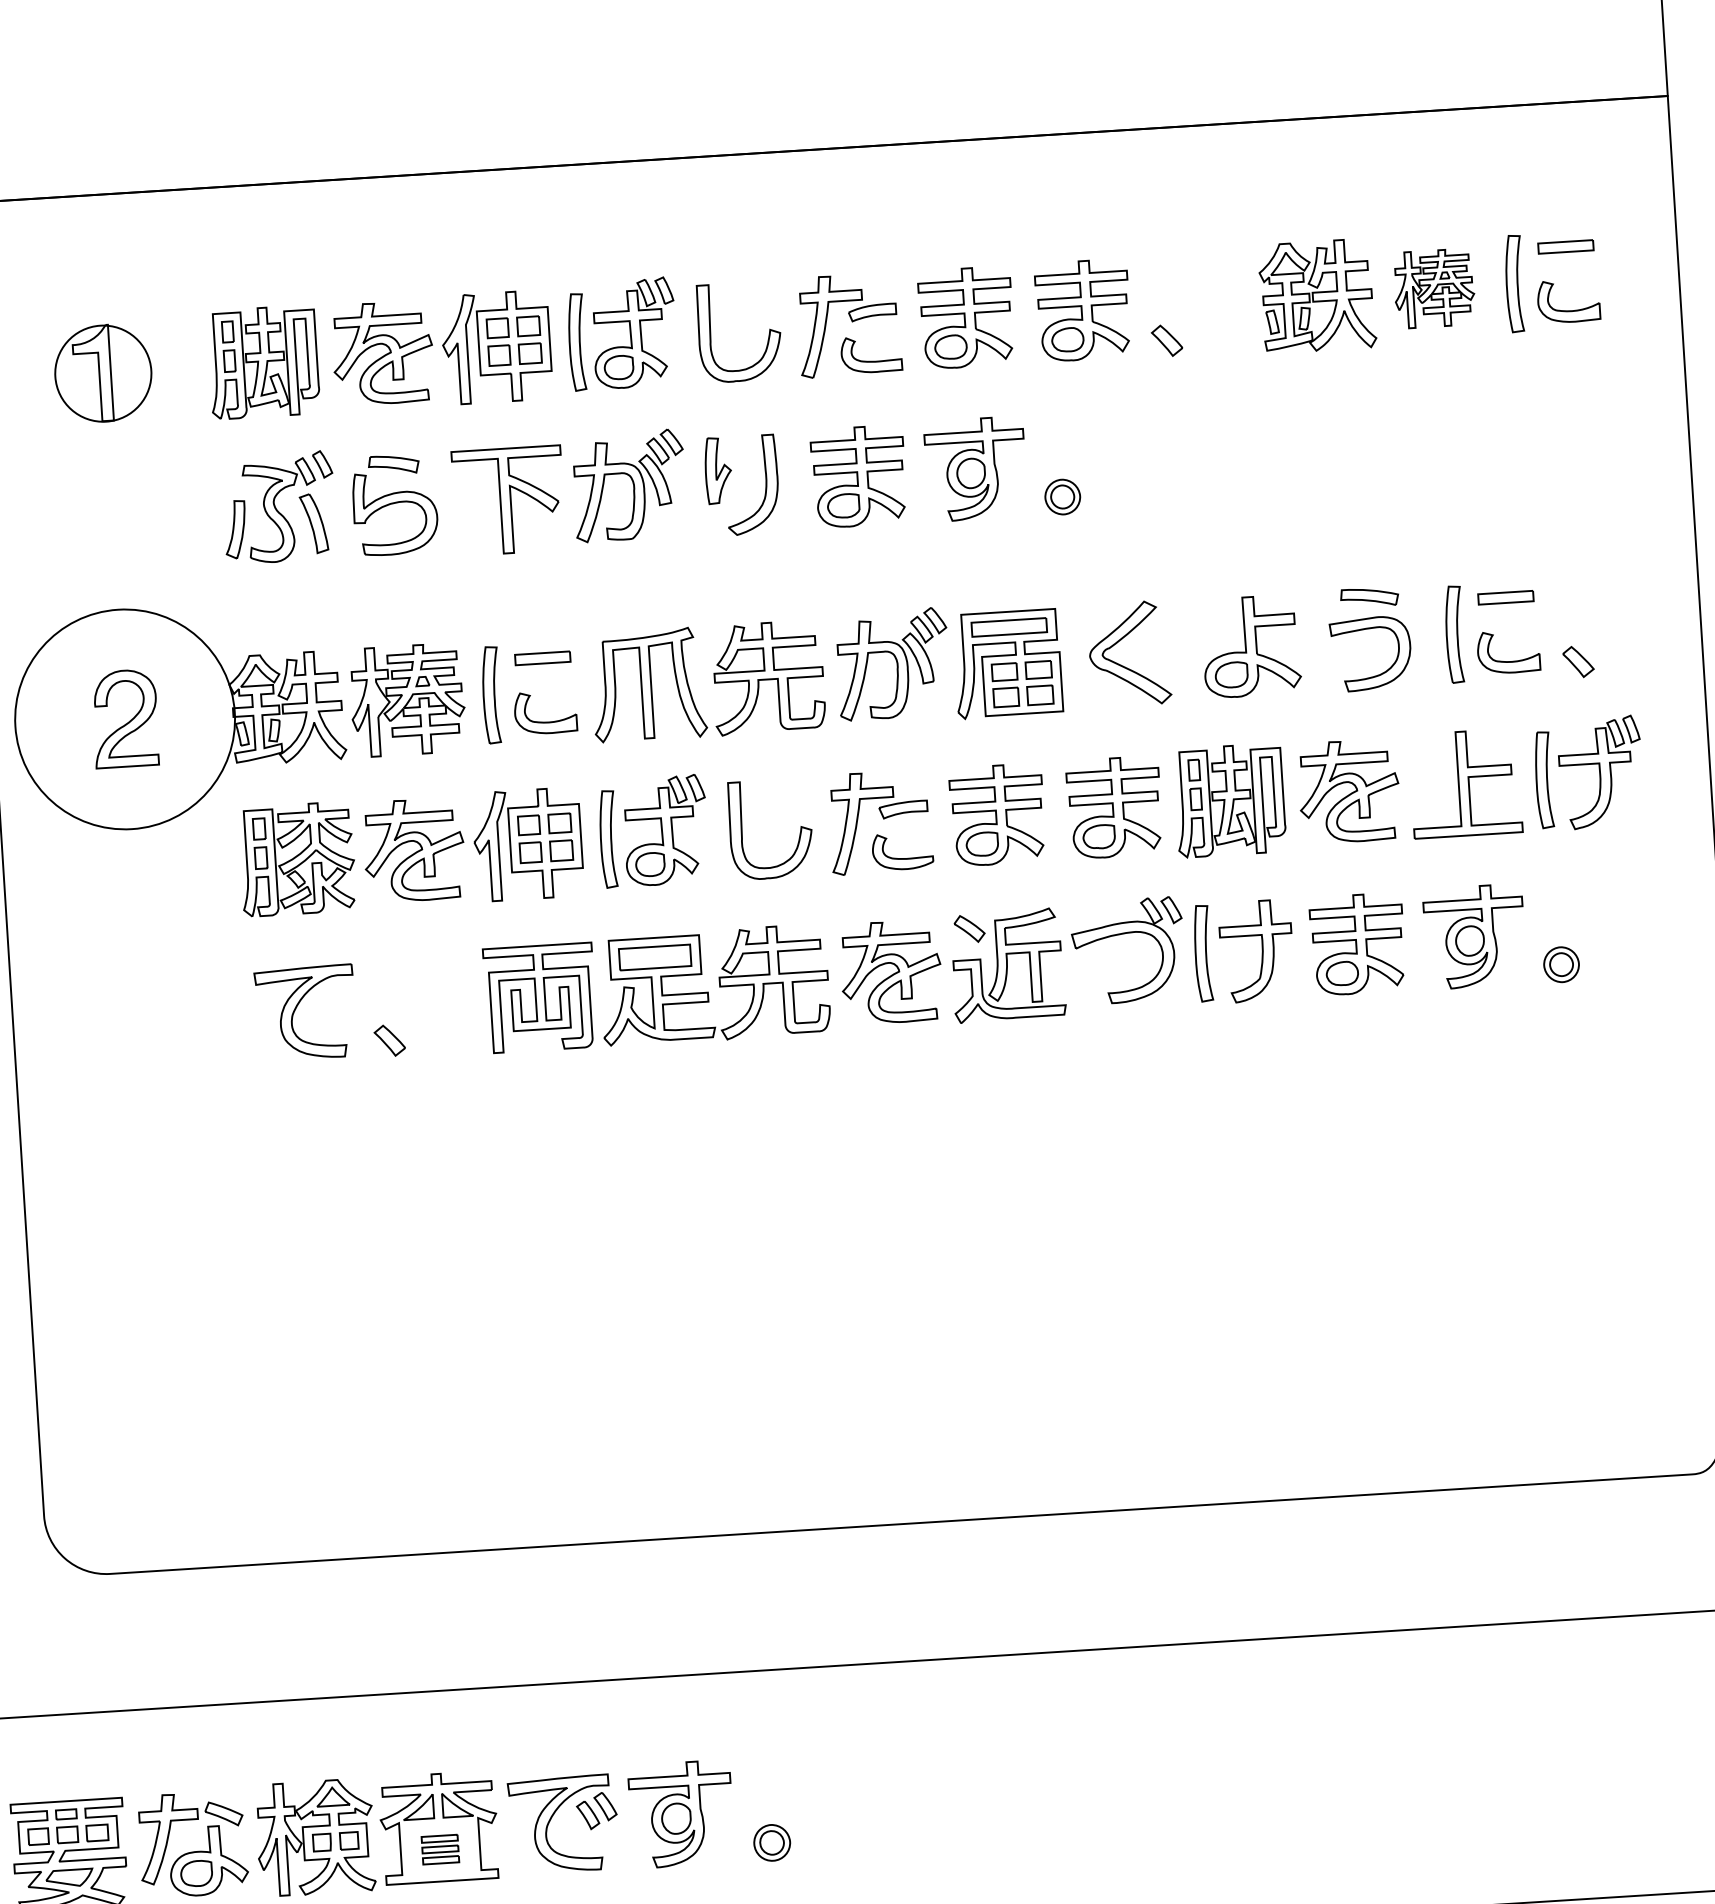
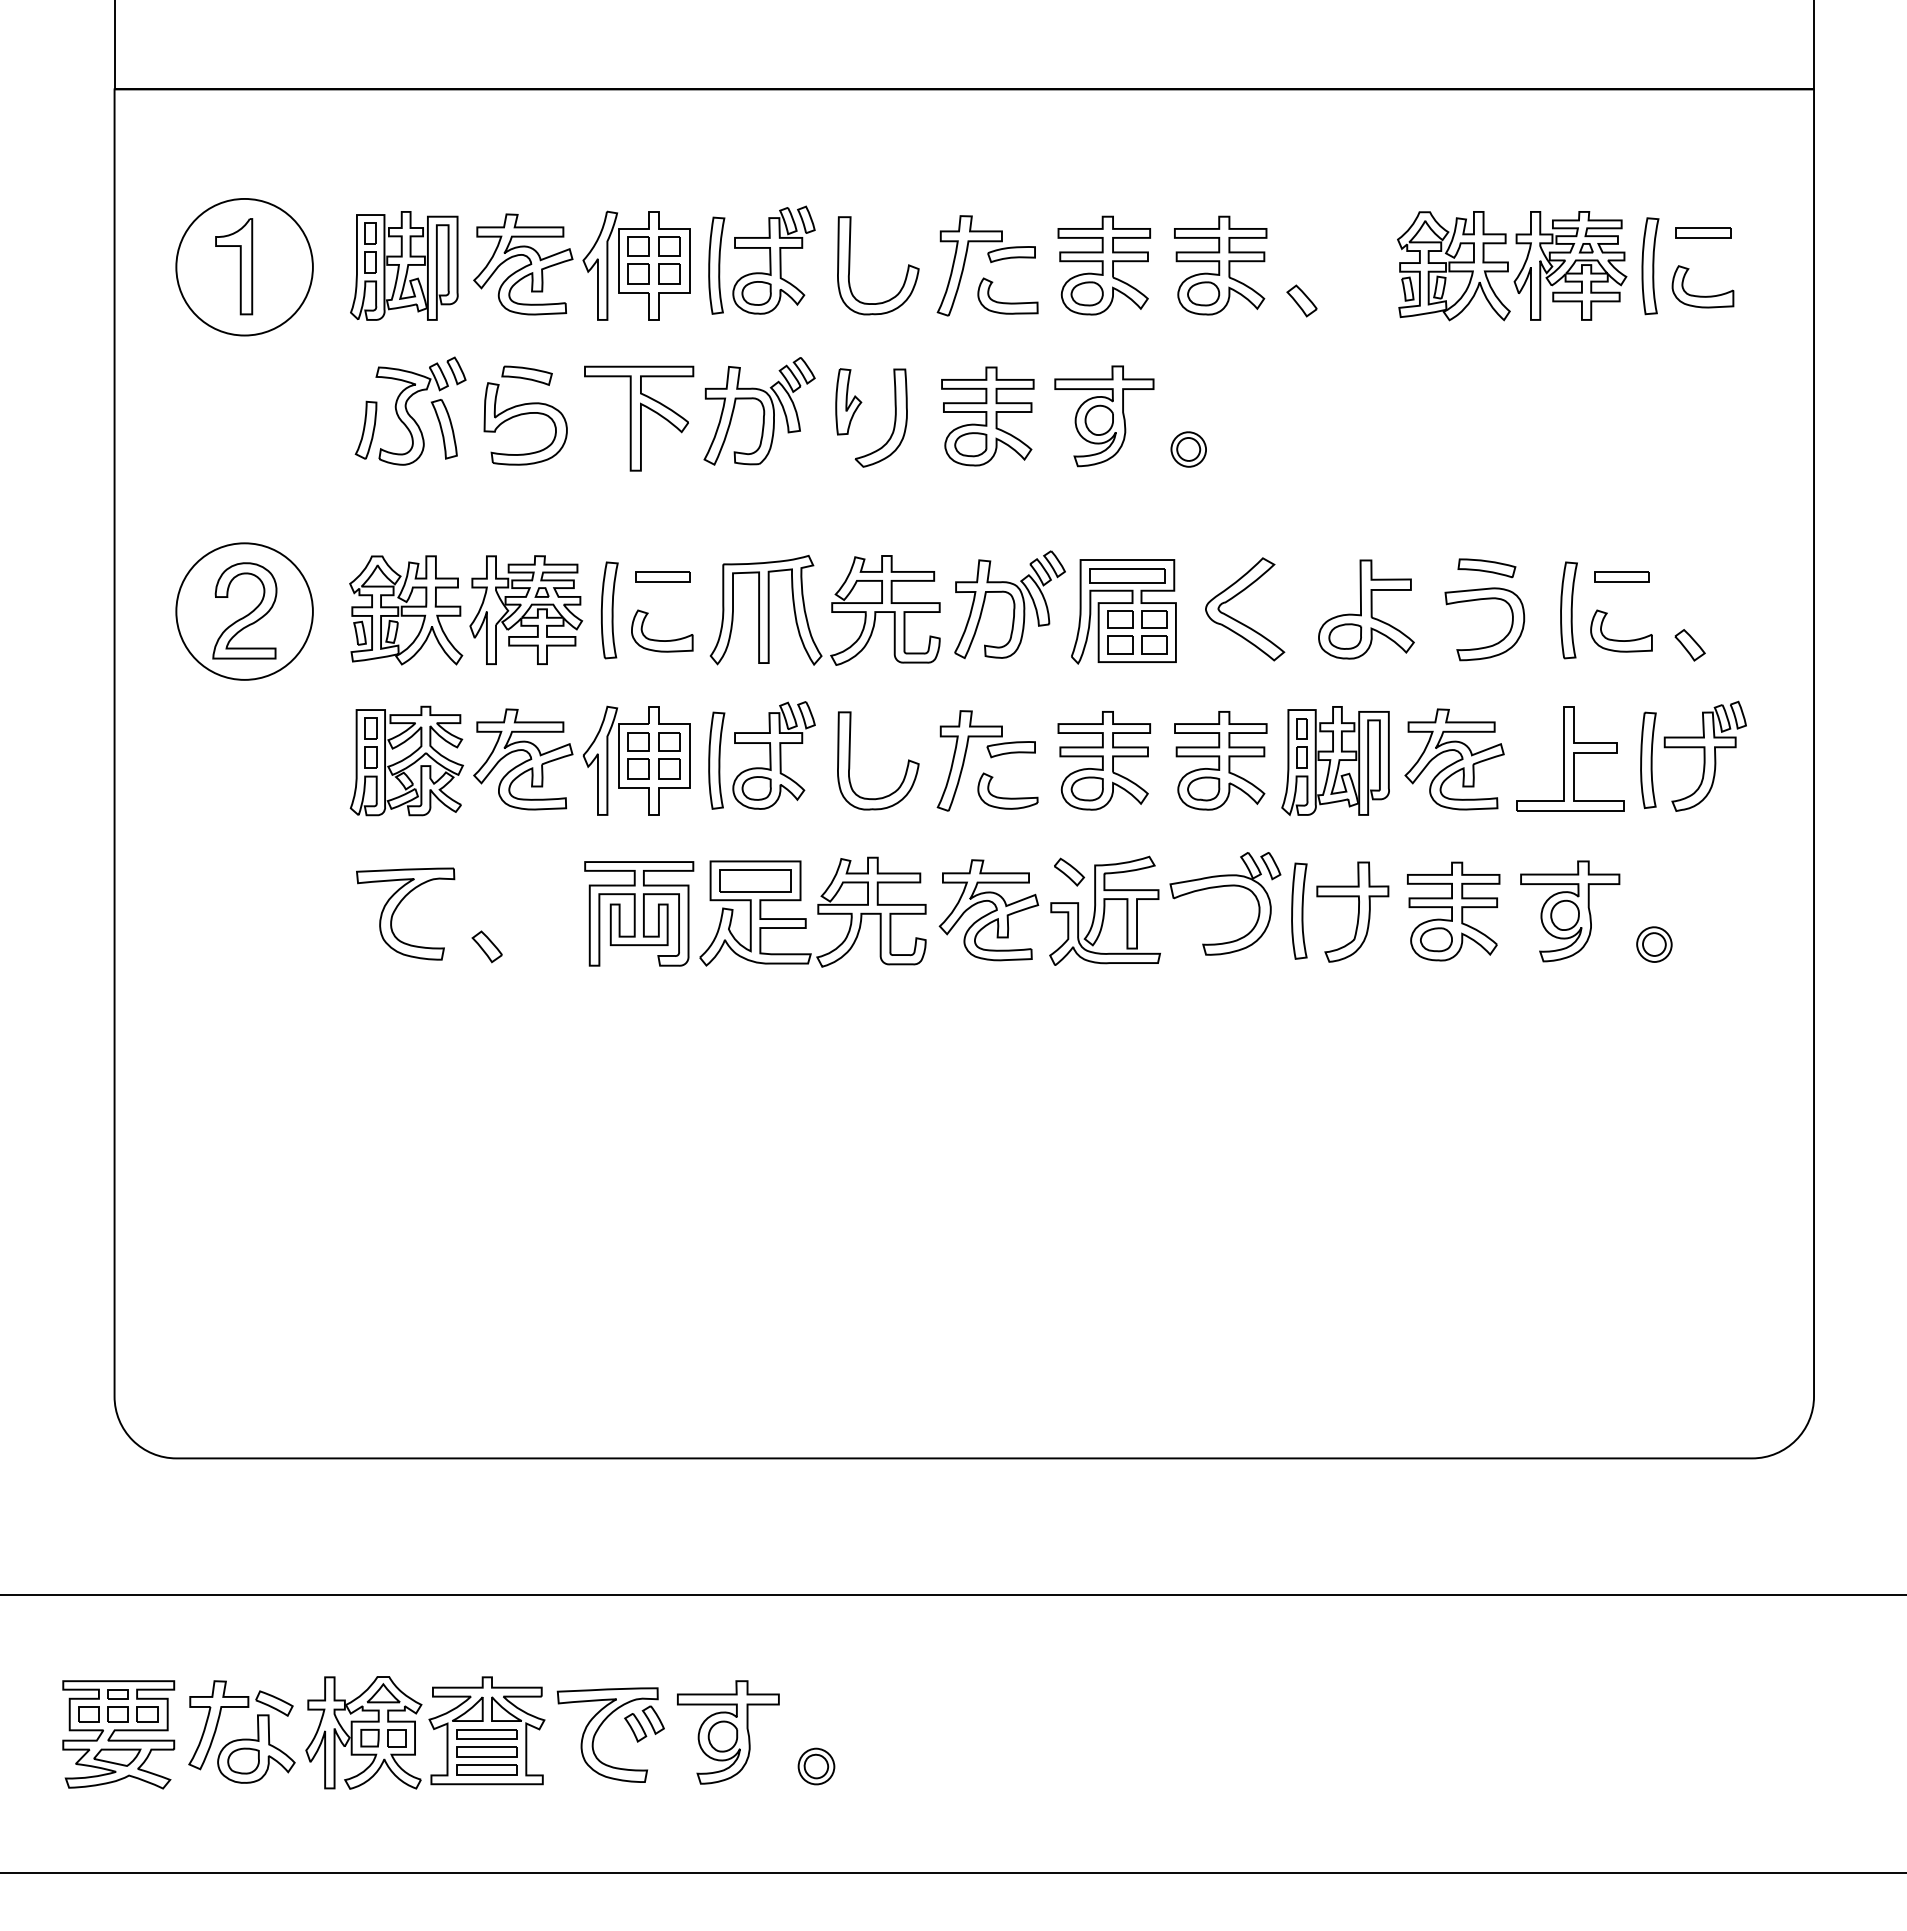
part: (1434, 288) -> (1570, 265), size x1.43
circle: (103, 372) -> (244, 266), size x1.43
circle: (124, 719) -> (244, 611), size x0.62
part: (439, 1849) -> (486, 1752), size x1.67

